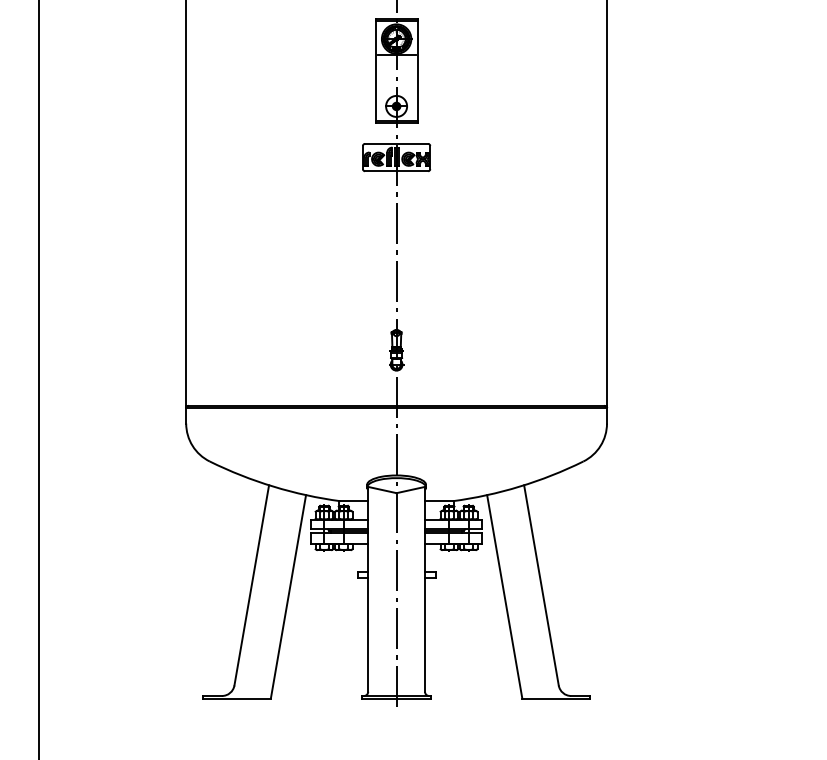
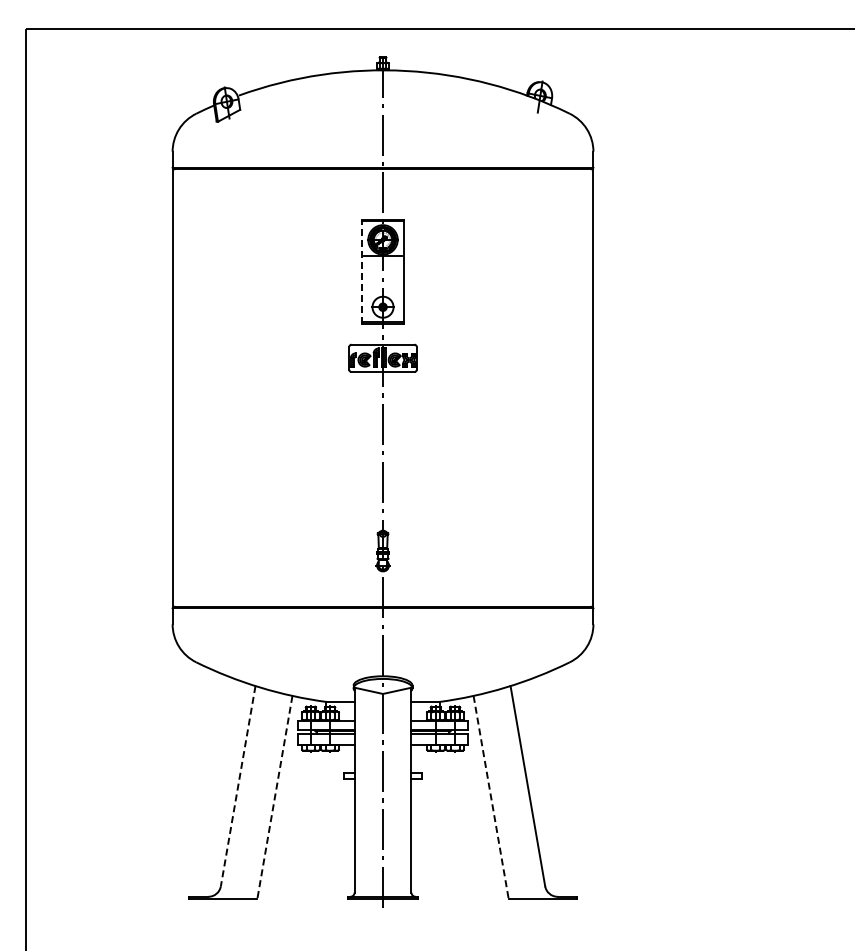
line: (375, 70) -> (361, 271), solid -> dashed
line: (252, 585) -> (238, 786), solid -> dashed
line: (288, 597) -> (274, 798), solid -> dashed
line: (505, 597) -> (491, 798), solid -> dashed

